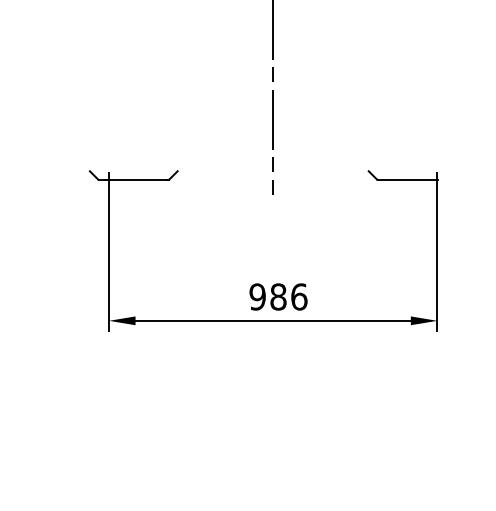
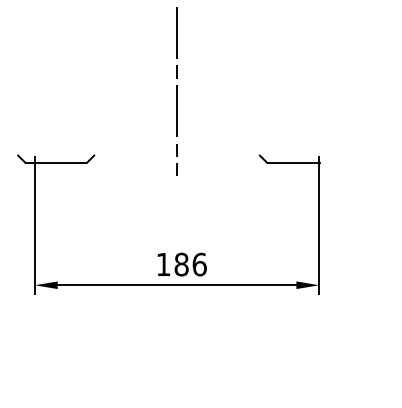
text: (257, 296) -> (163, 264), 986 -> 186

